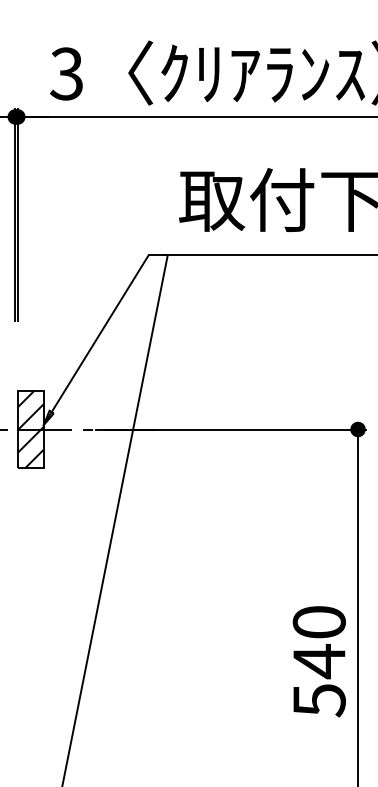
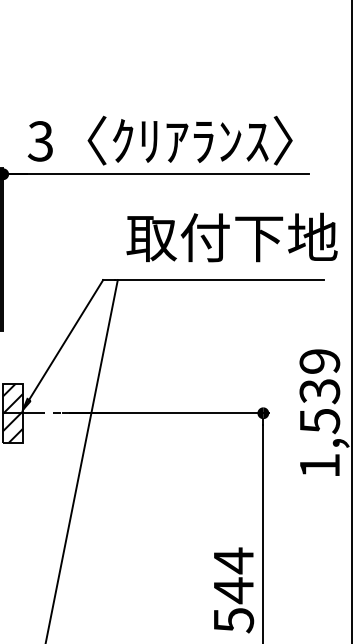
text: (319, 622) -> (233, 560), 540 -> 544

